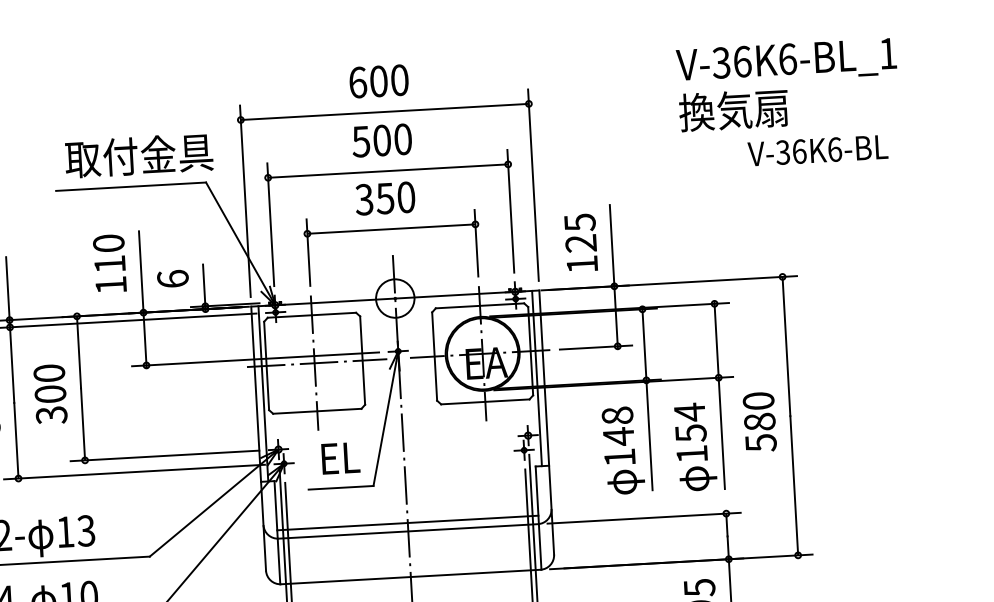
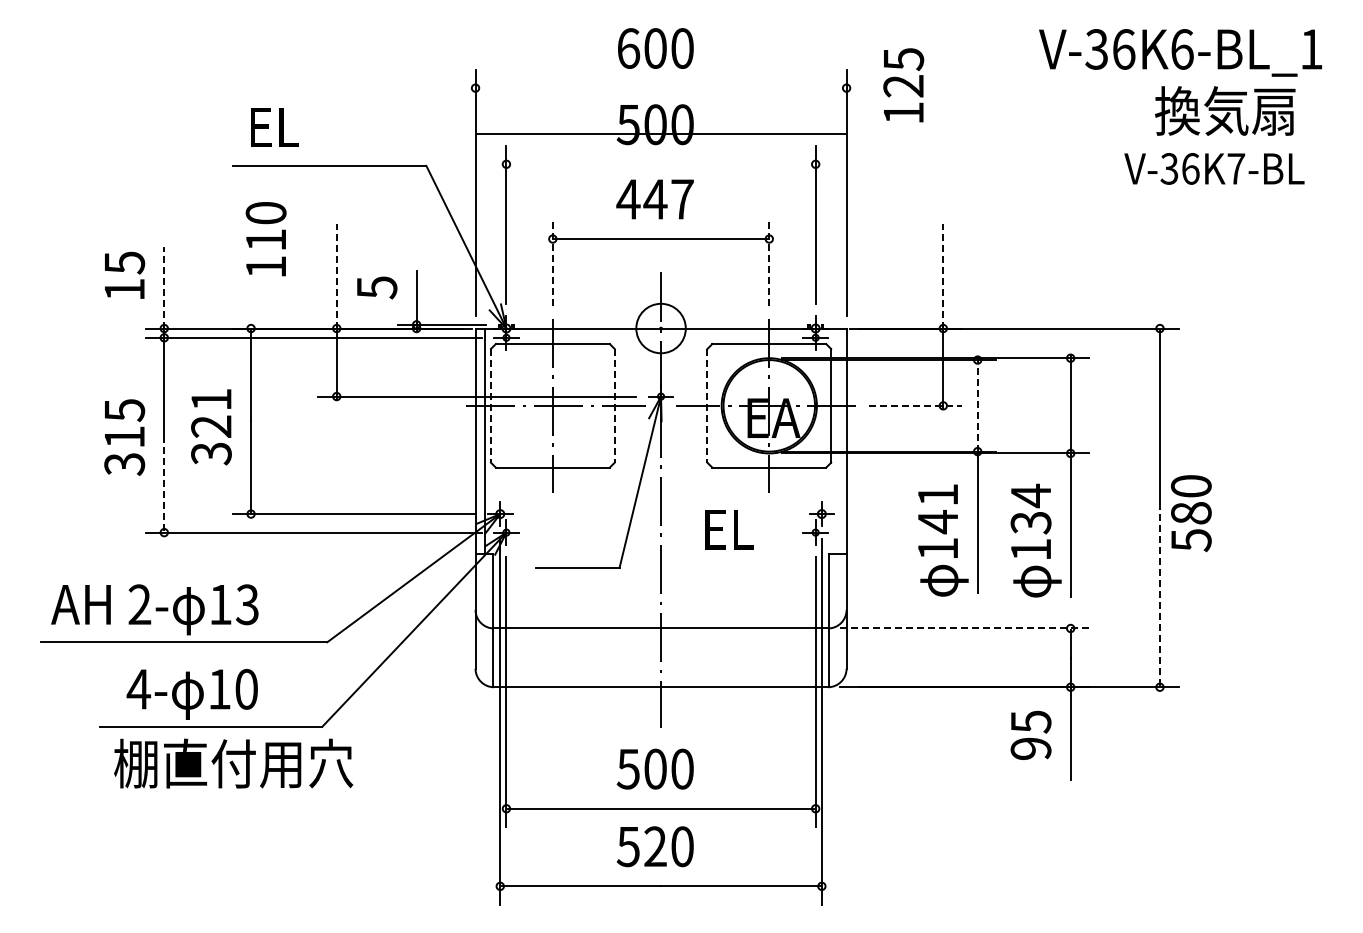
text: (733, 109) -> (1225, 110), moved
line: (384, 112) -> (660, 134), moved
text: (835, 149) -> (1236, 168), V-36K6-BL -> V-36K7-BL
text: (139, 155) -> (342, 126), 取付金具 -> EL
line: (387, 171) -> (660, 164), removed
text: (384, 198) -> (654, 199), 350 -> 447
text: (580, 242) -> (903, 85), moved
line: (476, 243) -> (769, 263), solid -> dashed
line: (612, 245) -> (943, 275), solid -> dashed
line: (308, 252) -> (552, 263), solid -> dashed
text: (109, 263) -> (265, 239), moved
line: (141, 271) -> (336, 275), solid -> dashed
text: (172, 279) -> (376, 287), 6 -> 5
line: (8, 288) -> (164, 287), solid -> dashed
line: (644, 344) -> (977, 405), solid -> dashed
line: (596, 347) -> (915, 405), solid -> dashed
line: (434, 356) -> (707, 405), solid -> dashed
line: (362, 360) -> (614, 405), solid -> dashed
line: (266, 365) -> (490, 405), solid -> dashed
line: (537, 378) -> (837, 441), removed
text: (49, 383) -> (211, 412), 300 -> 321
text: (617, 415) -> (937, 494), 148 -> 141
text: (759, 422) -> (1191, 513), moved
text: (690, 433) -> (1030, 522), 154 -> 134
line: (16, 439) -> (164, 482), solid -> dashed
text: (340, 458) -> (729, 529), moved
line: (793, 484) -> (1159, 596), solid -> dashed
line: (644, 518) -> (965, 628), solid -> dashed
line: (407, 522) -> (660, 617), removed

